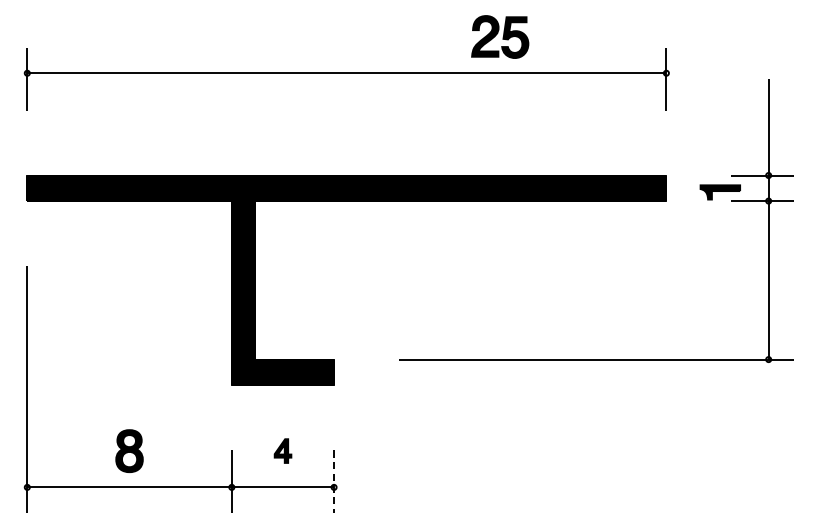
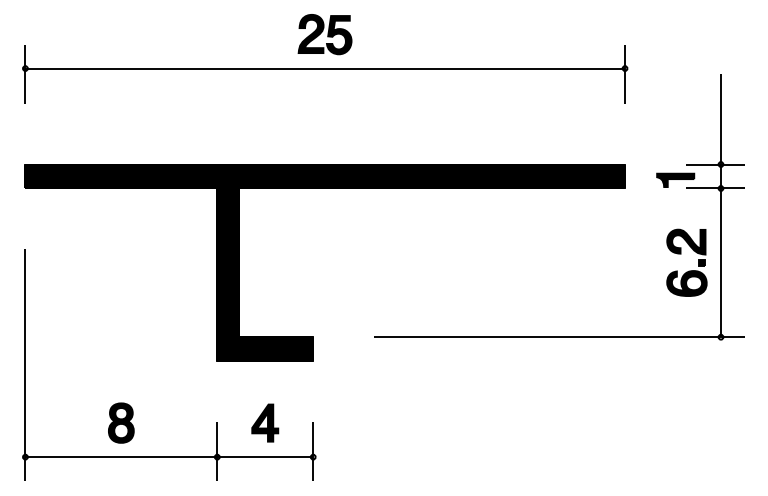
part: (499, 36) -> (324, 34), moved
part: (735, 288) -> (689, 270), added
part: (283, 450) -> (265, 422), size x1.67
line: (334, 481) -> (313, 451), dashed -> solid

